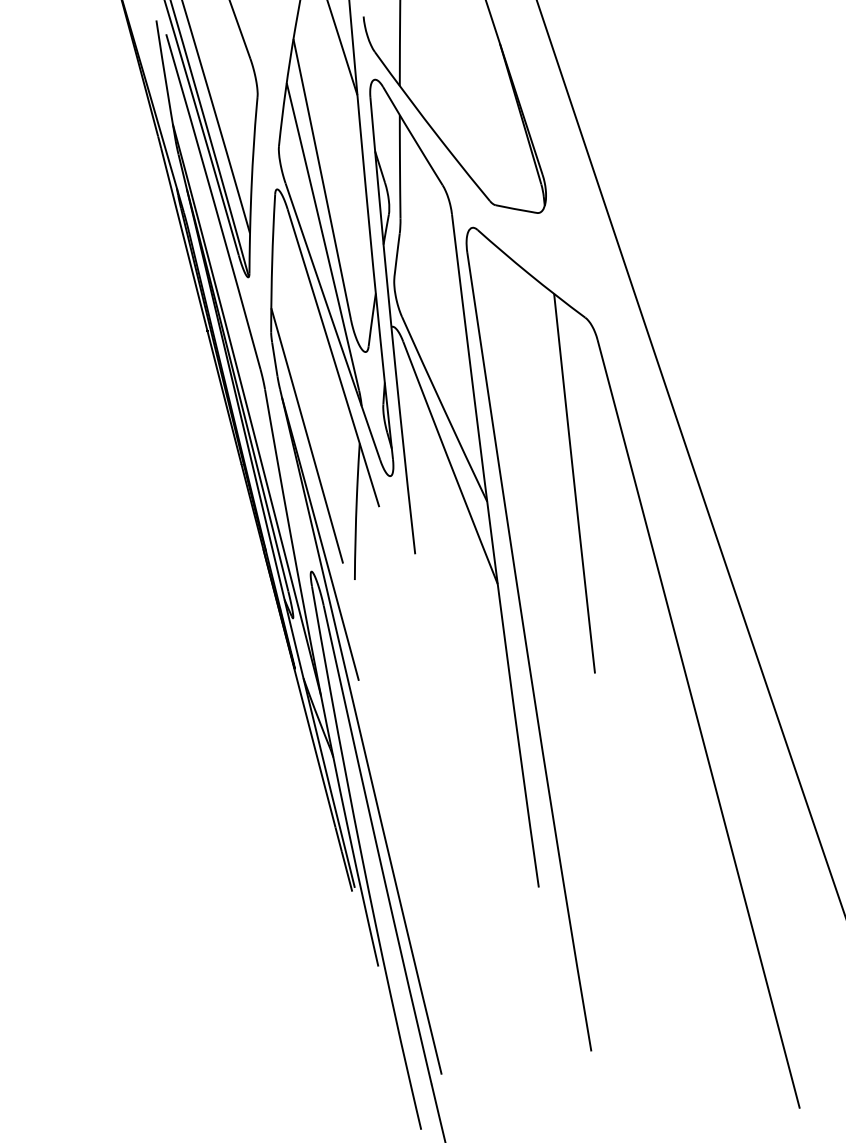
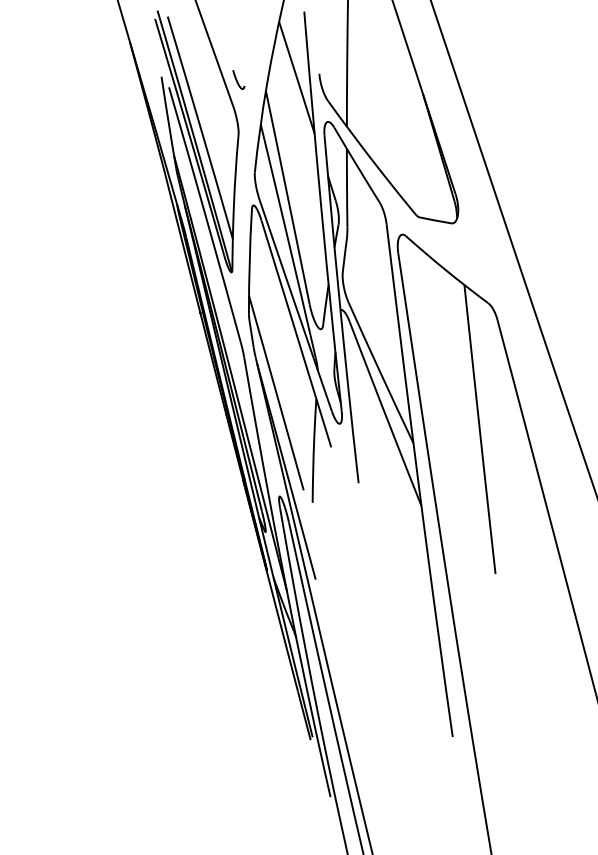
curve: (255, 24) -> (236, 79), added

